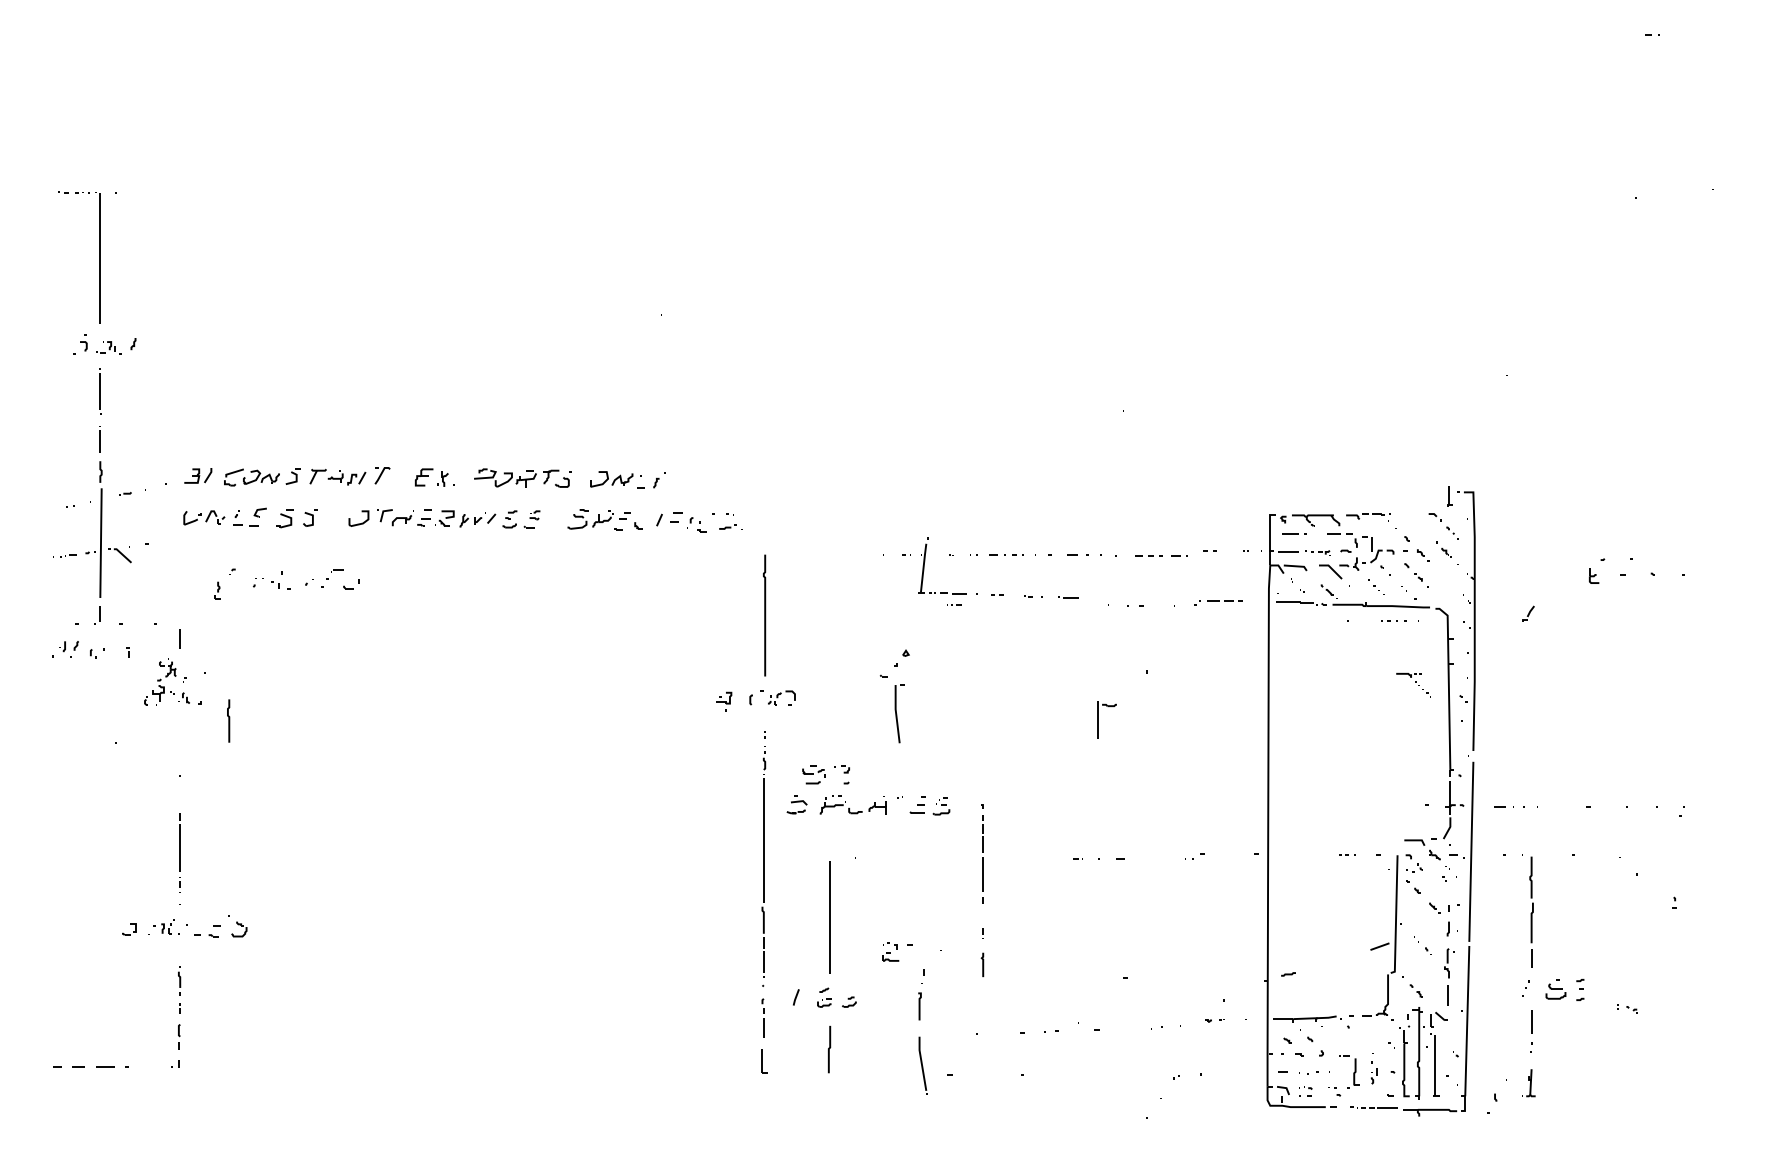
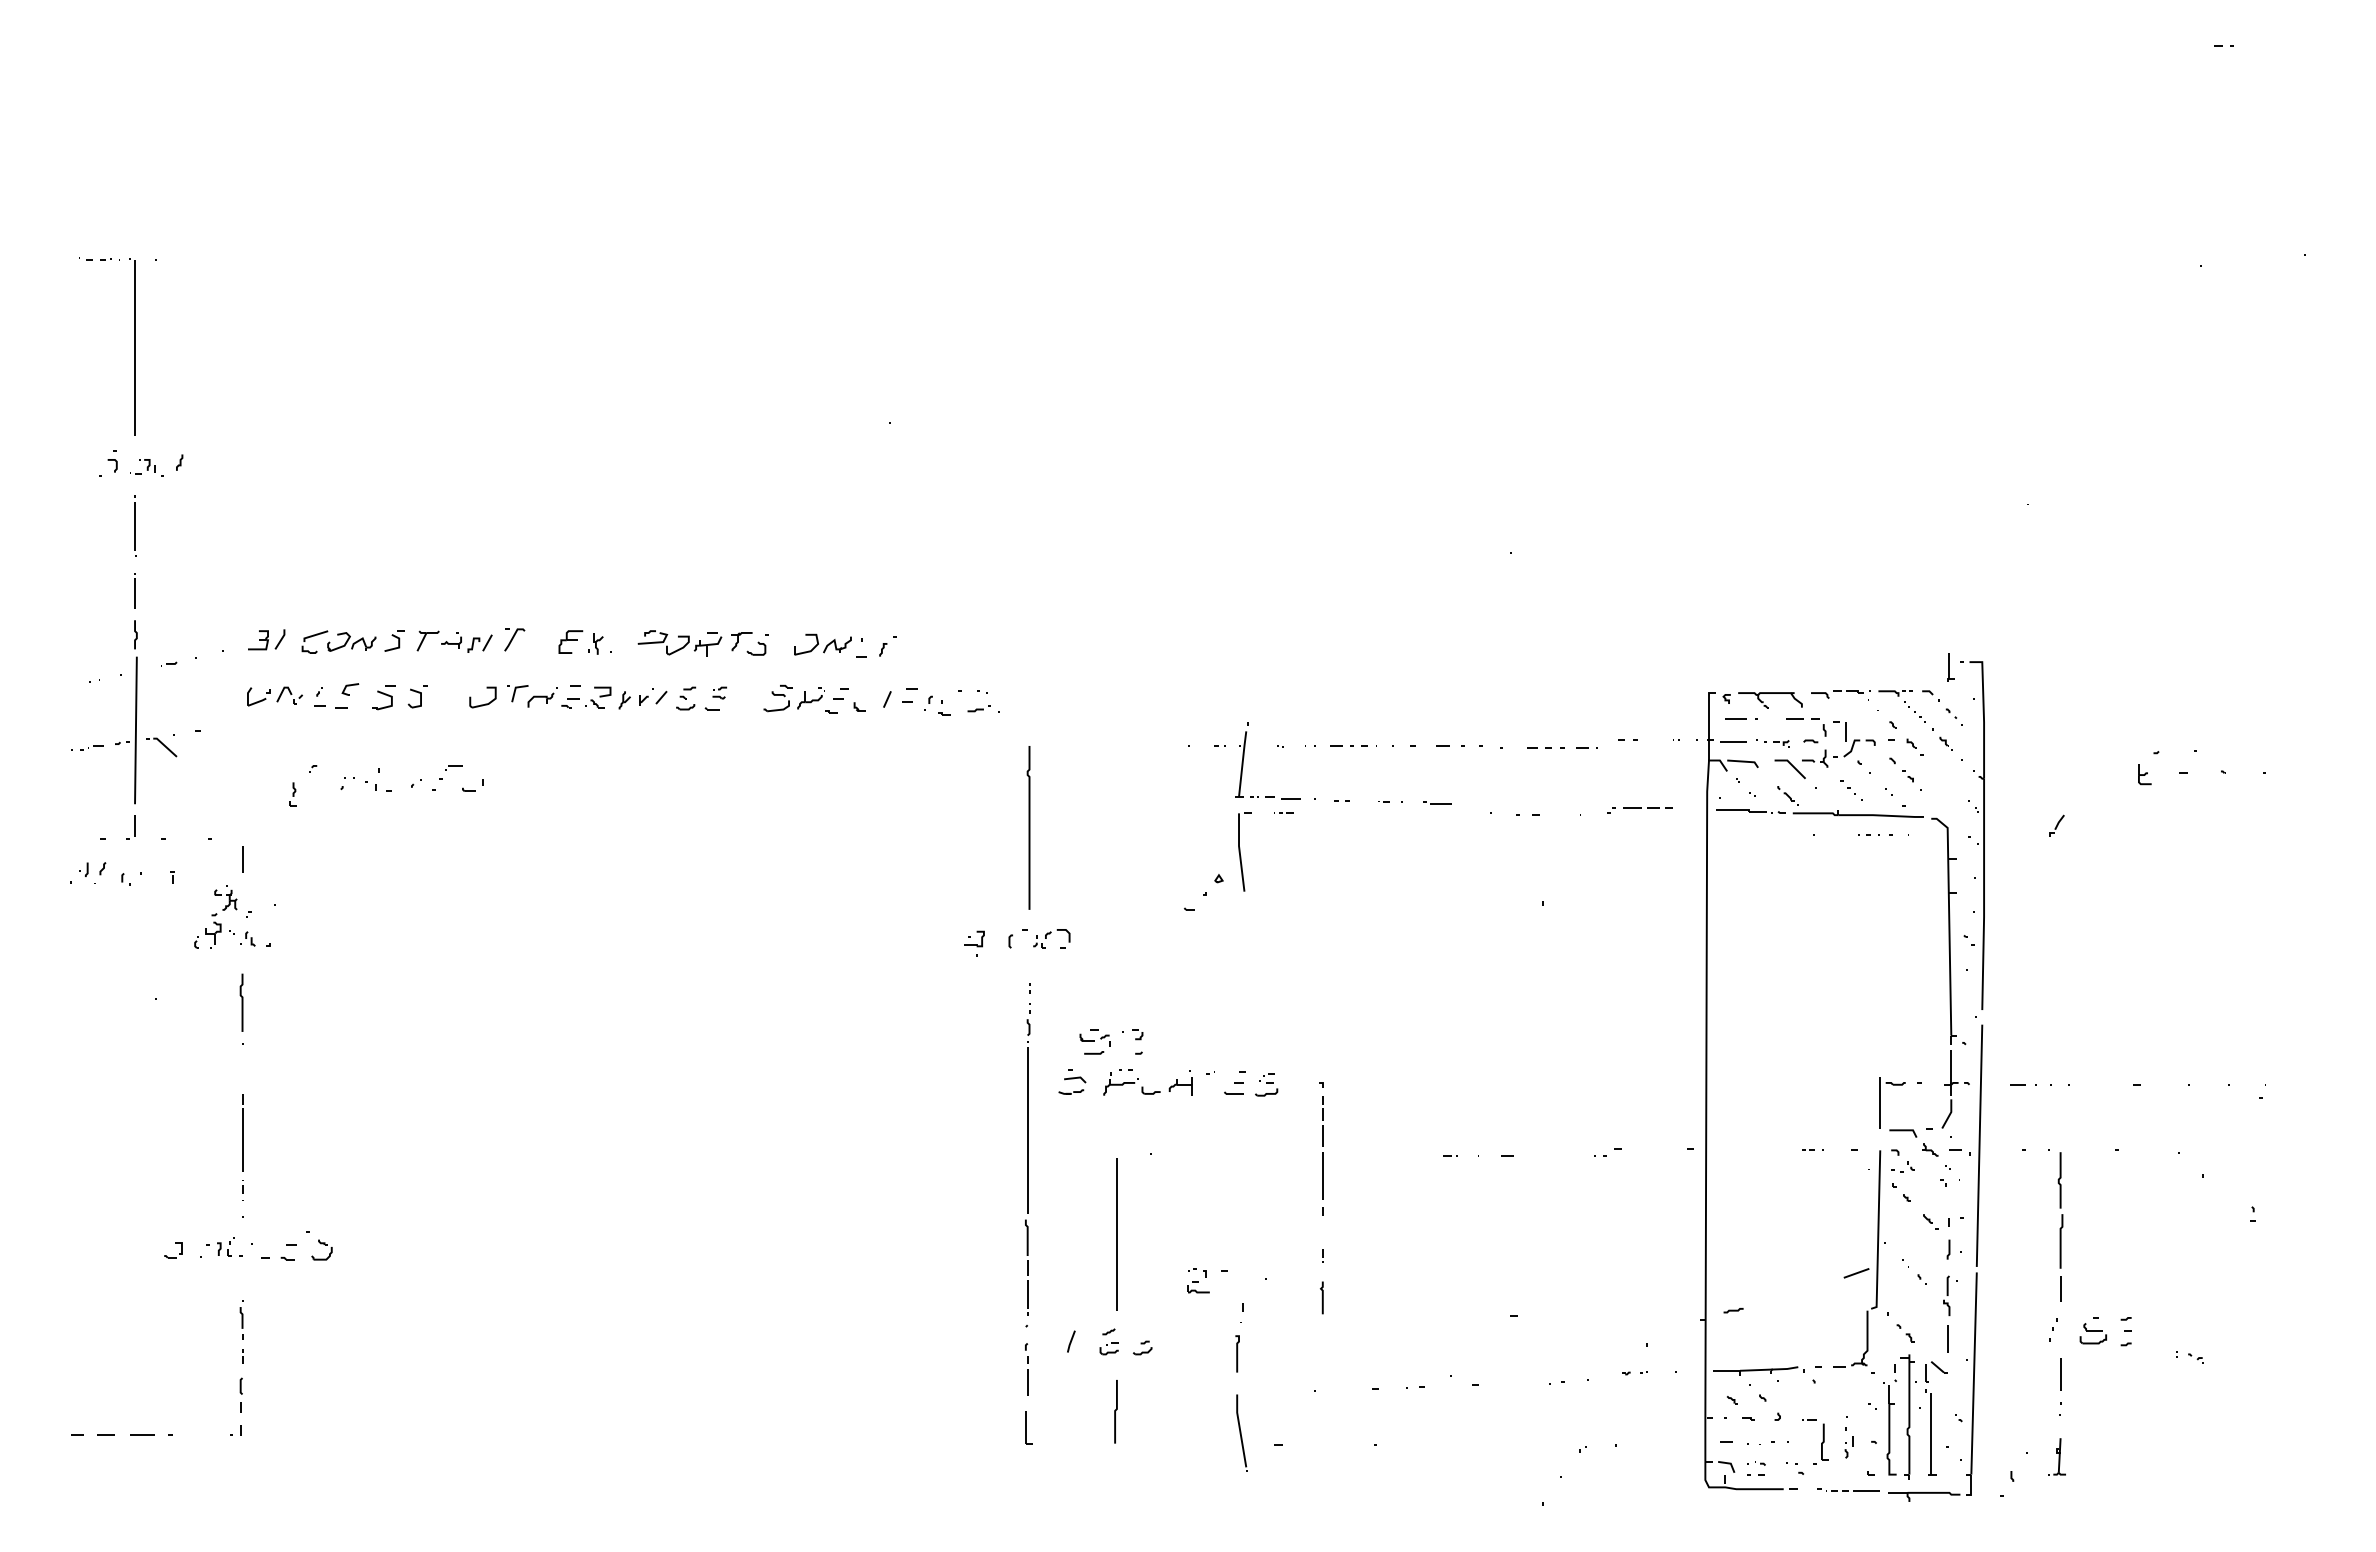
part: (1413, 685) -> (1901, 706), moved
part: (899, 713) -> (1244, 851), moved
part: (1098, 719) -> (1880, 1102), moved
curve: (228, 720) -> (241, 1002), moved

